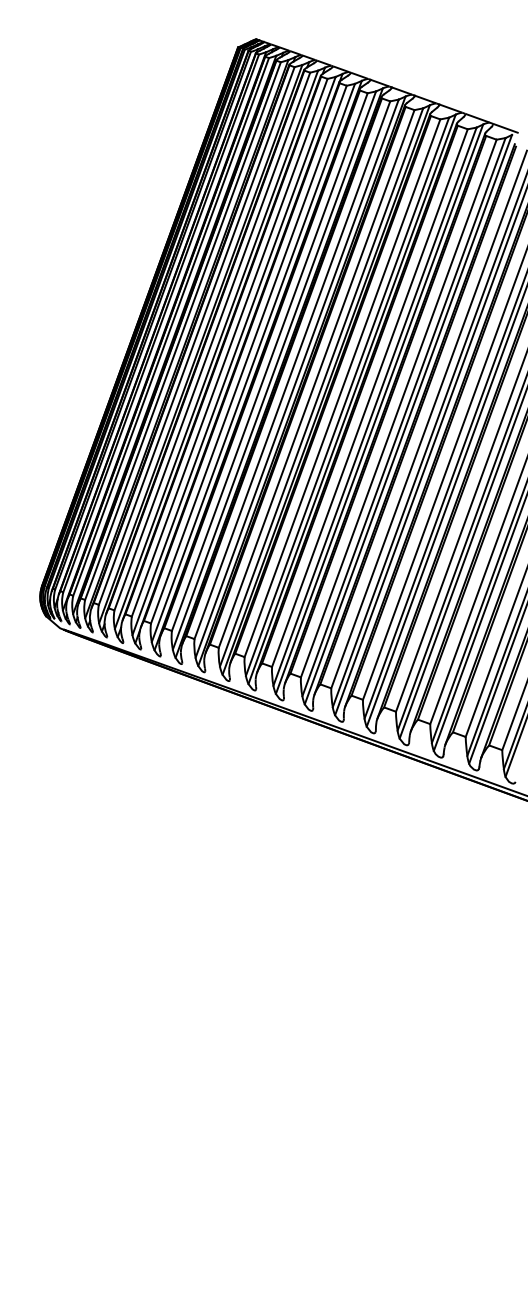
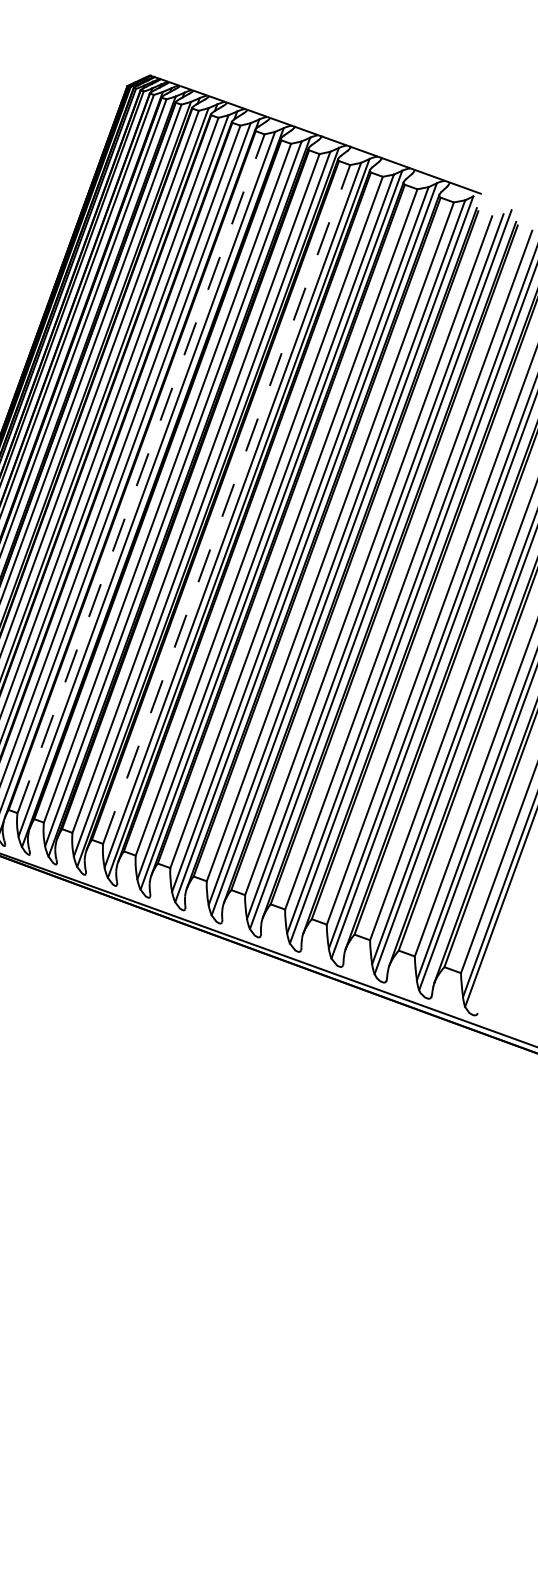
line: (249, 354) -> (141, 473), solid -> dashed
line: (316, 378) -> (226, 503), solid -> dashed

